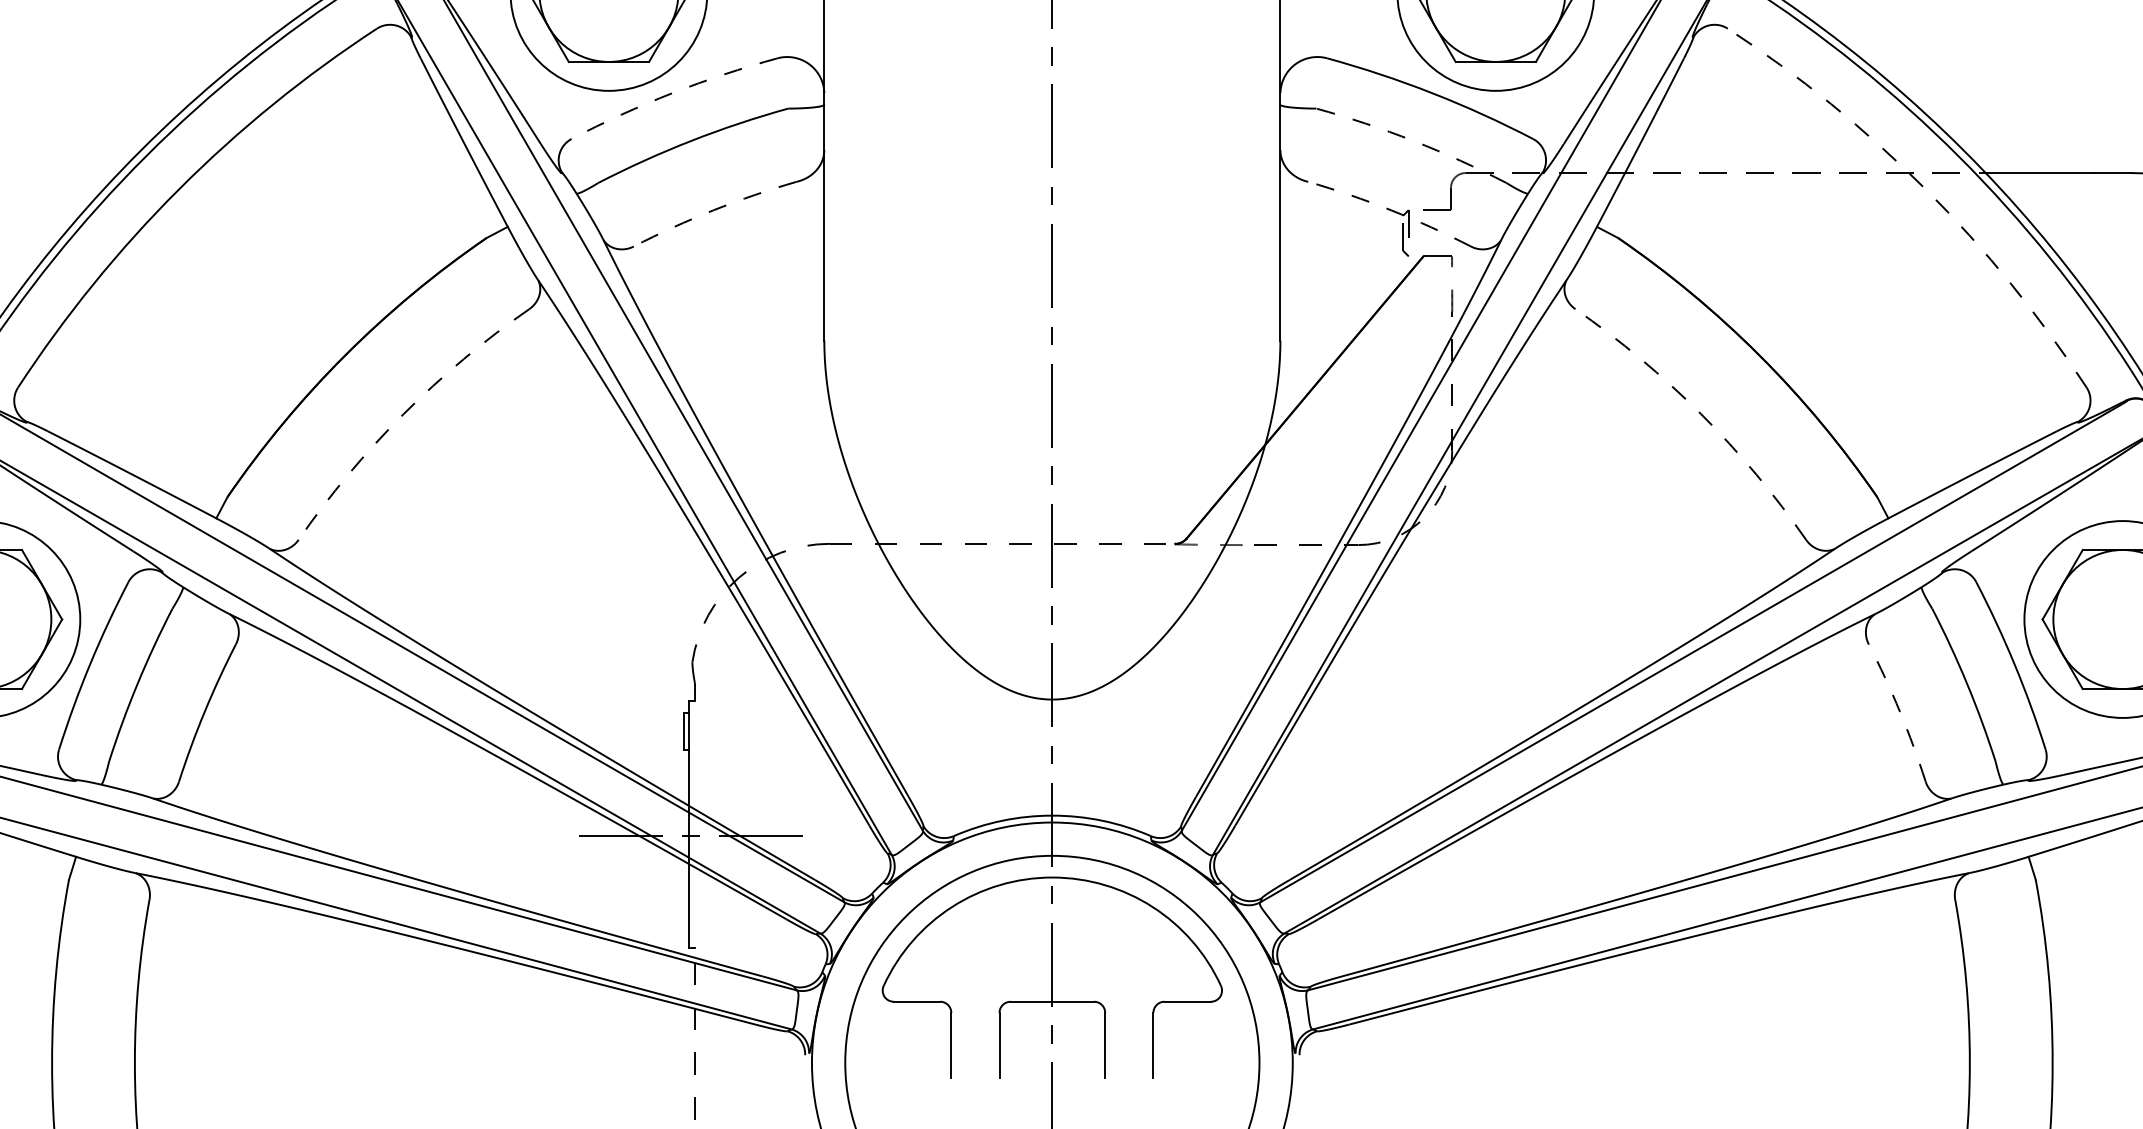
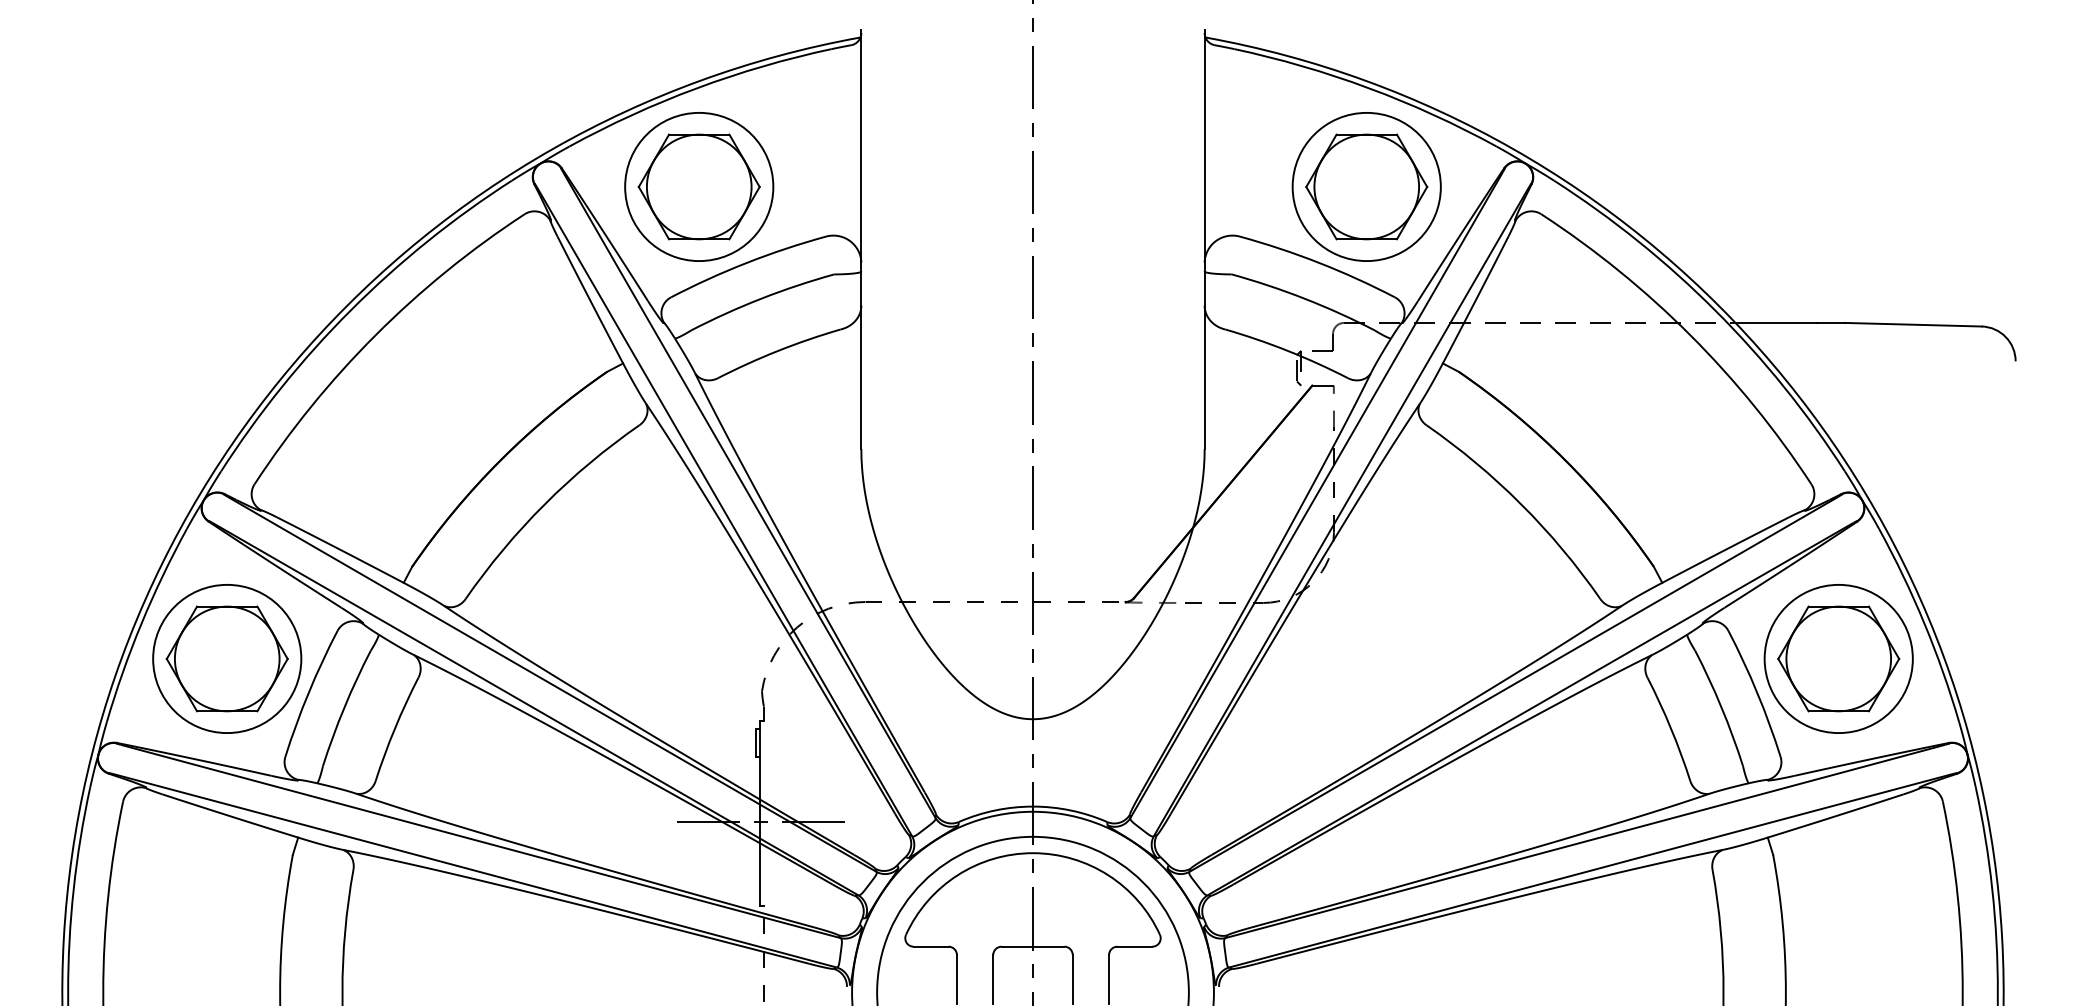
arc: (673, 92) -> (747, 262), dashed -> solid
arc: (1413, 140) -> (1304, 298), dashed -> solid
arc: (1925, 189) -> (1690, 335), dashed -> solid
arc: (714, 209) -> (778, 350), dashed -> solid
arc: (1391, 209) -> (1288, 350), dashed -> solid
arc: (403, 414) -> (544, 504), dashed -> solid
arc: (1701, 414) -> (1521, 504), dashed -> solid
arc: (1900, 711) -> (1671, 728), dashed -> solid

